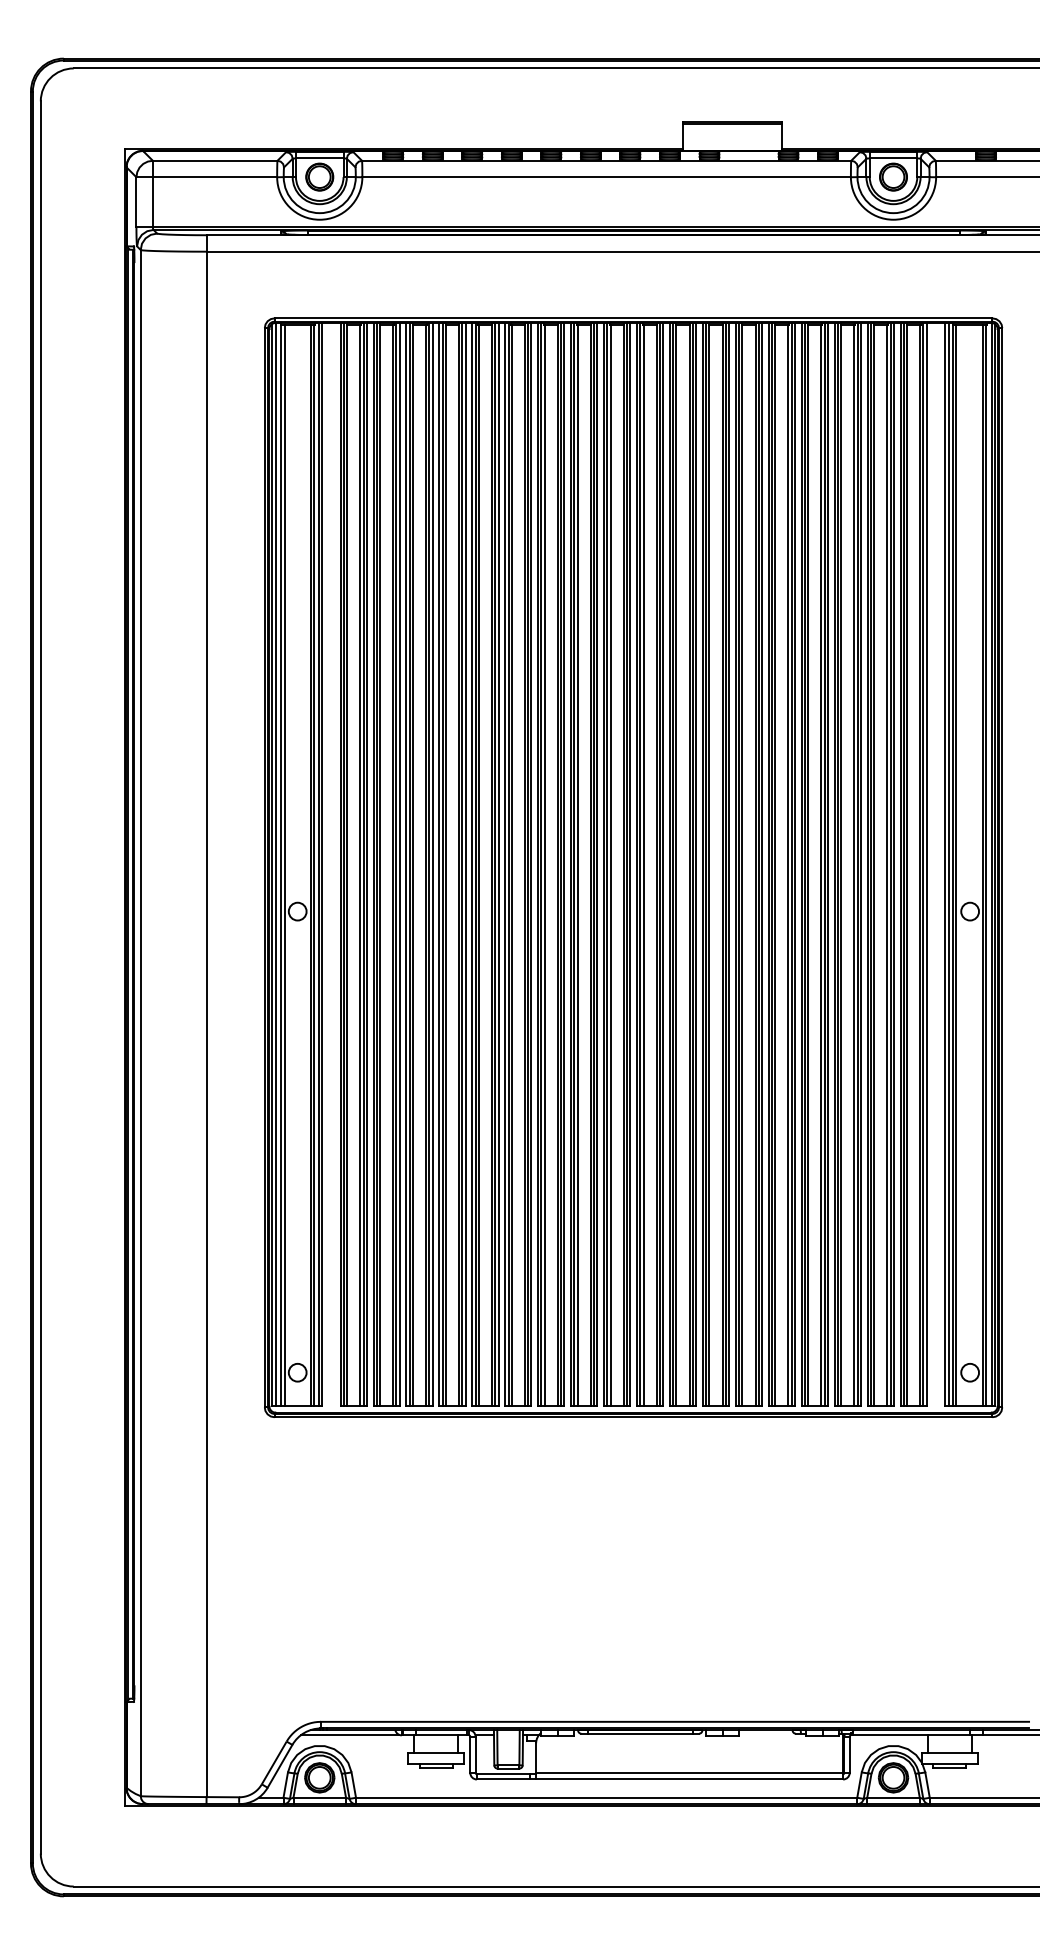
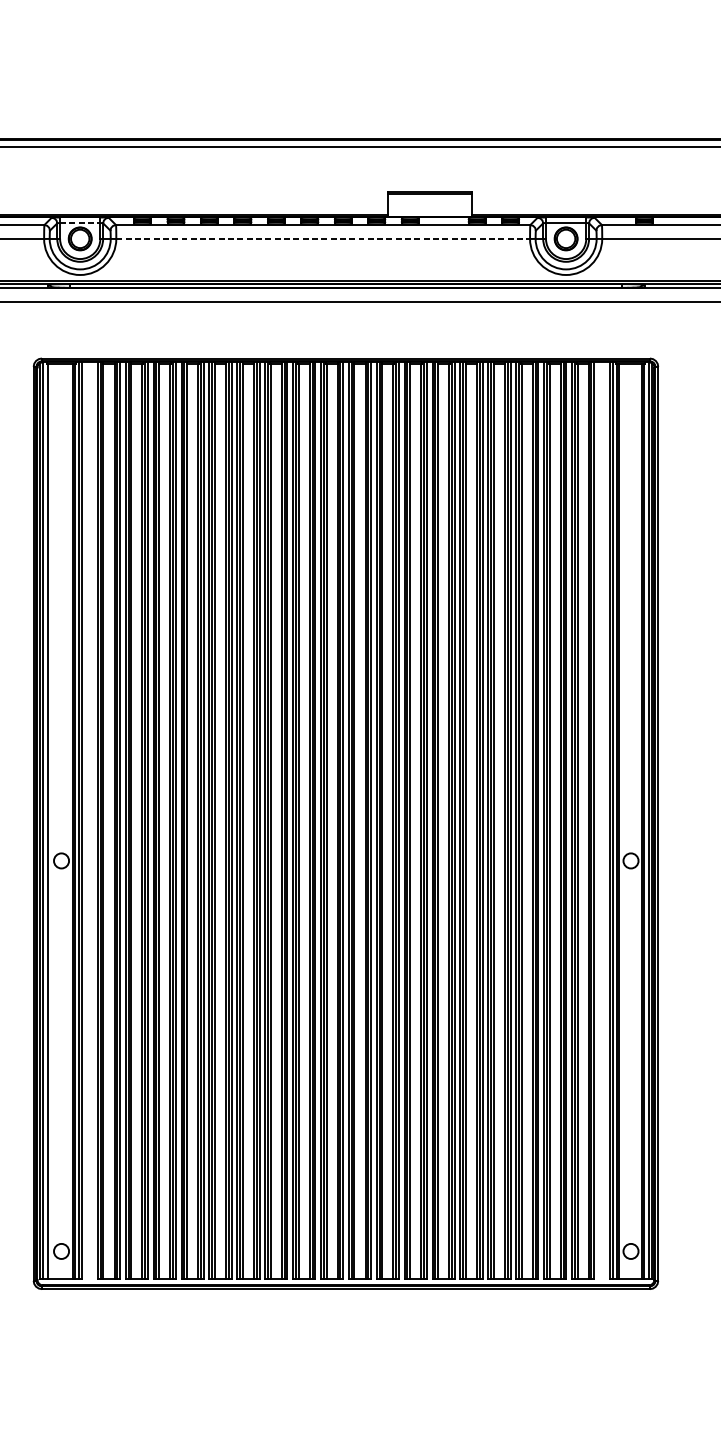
line: (319, 158) -> (79, 223), solid -> dashed
line: (607, 177) -> (323, 239), solid -> dashed
line: (284, 865) -> (50, 821), removed

